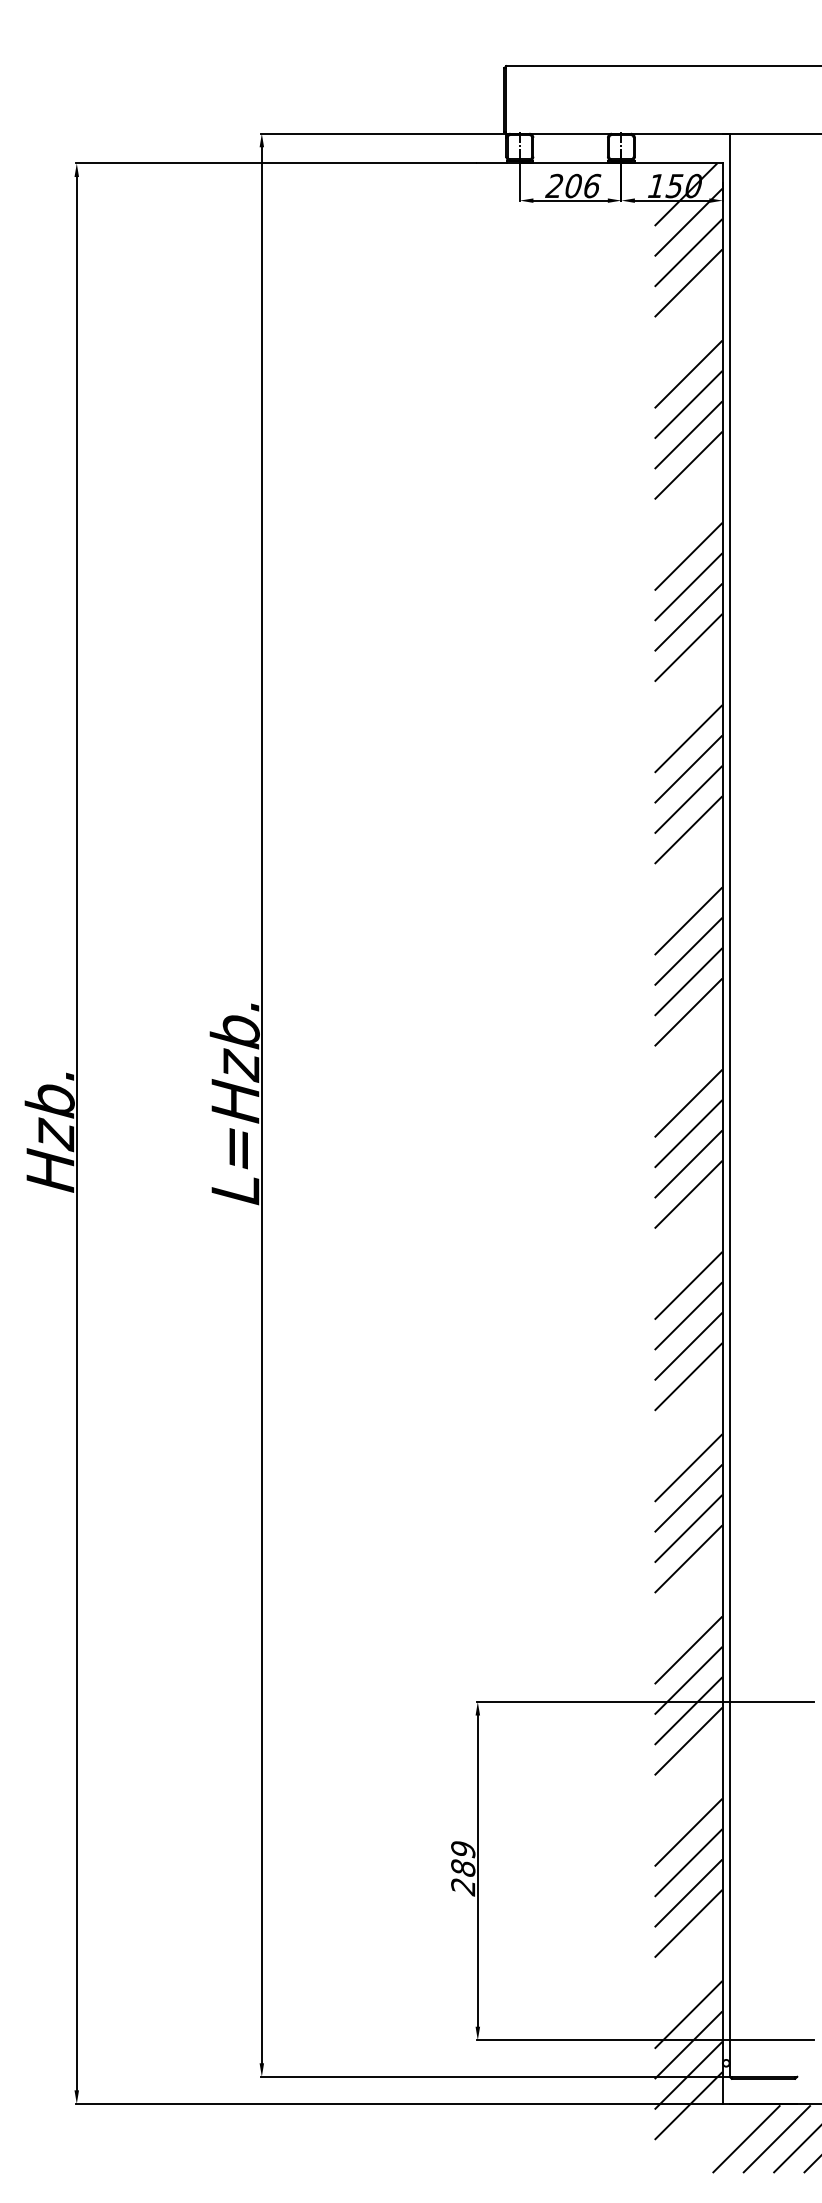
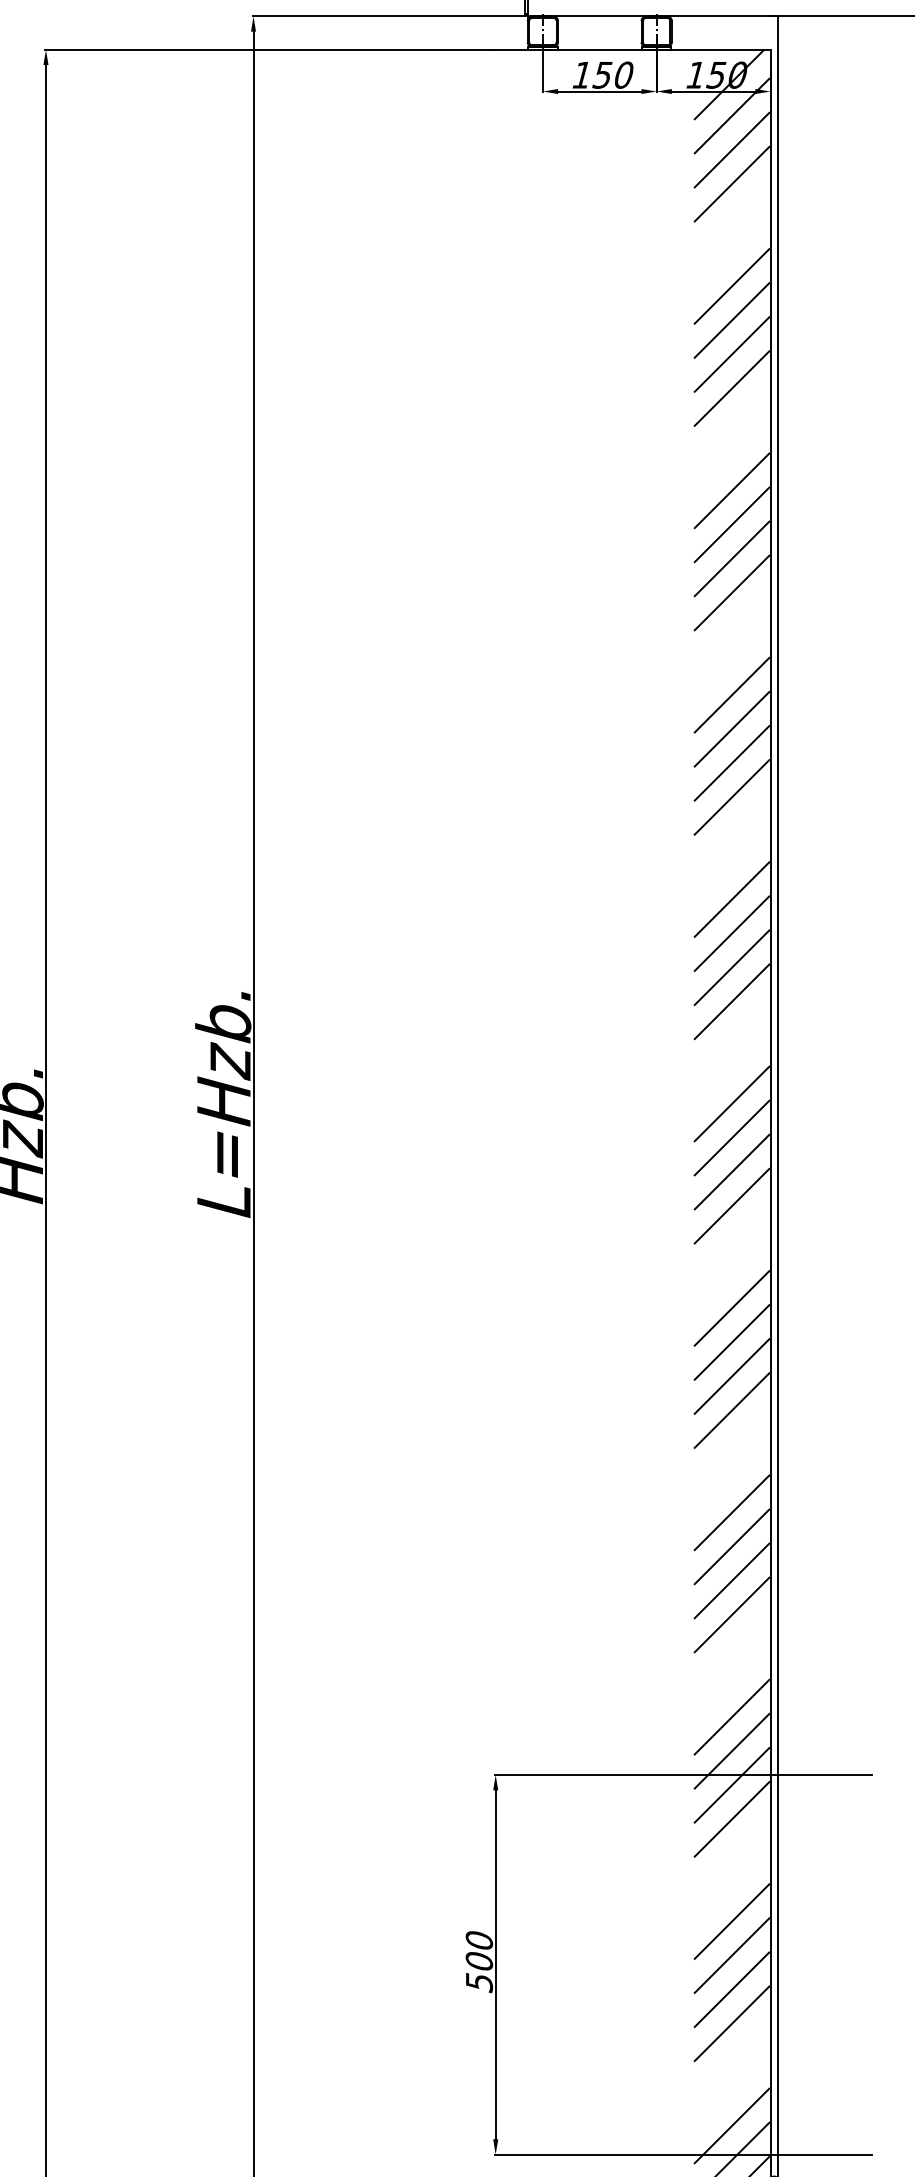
text: (573, 185) -> (603, 74), 206 -> 150
text: (463, 1868) -> (479, 1961), 289 -> 500

